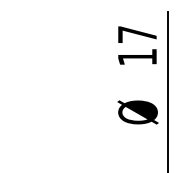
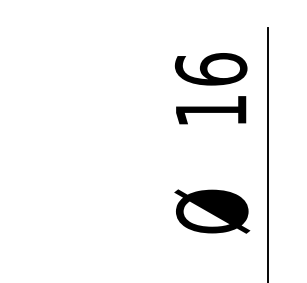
text: (137, 34) -> (211, 69), 17 -> 16

